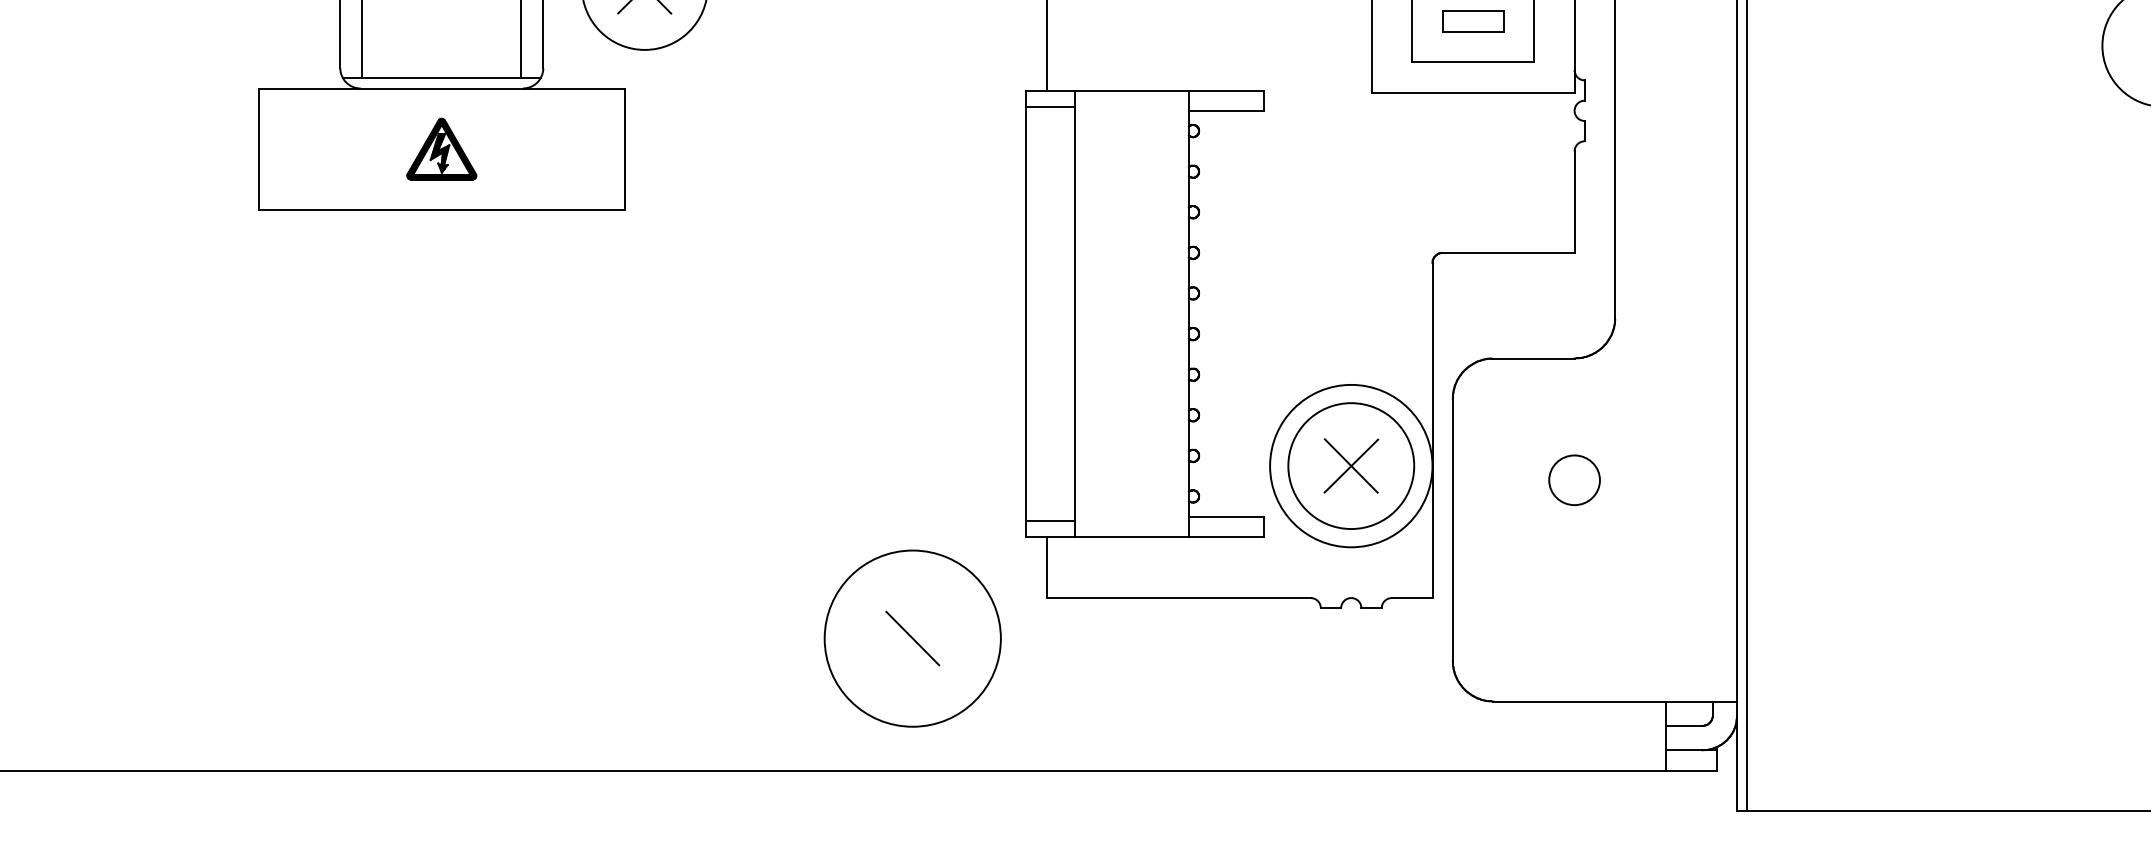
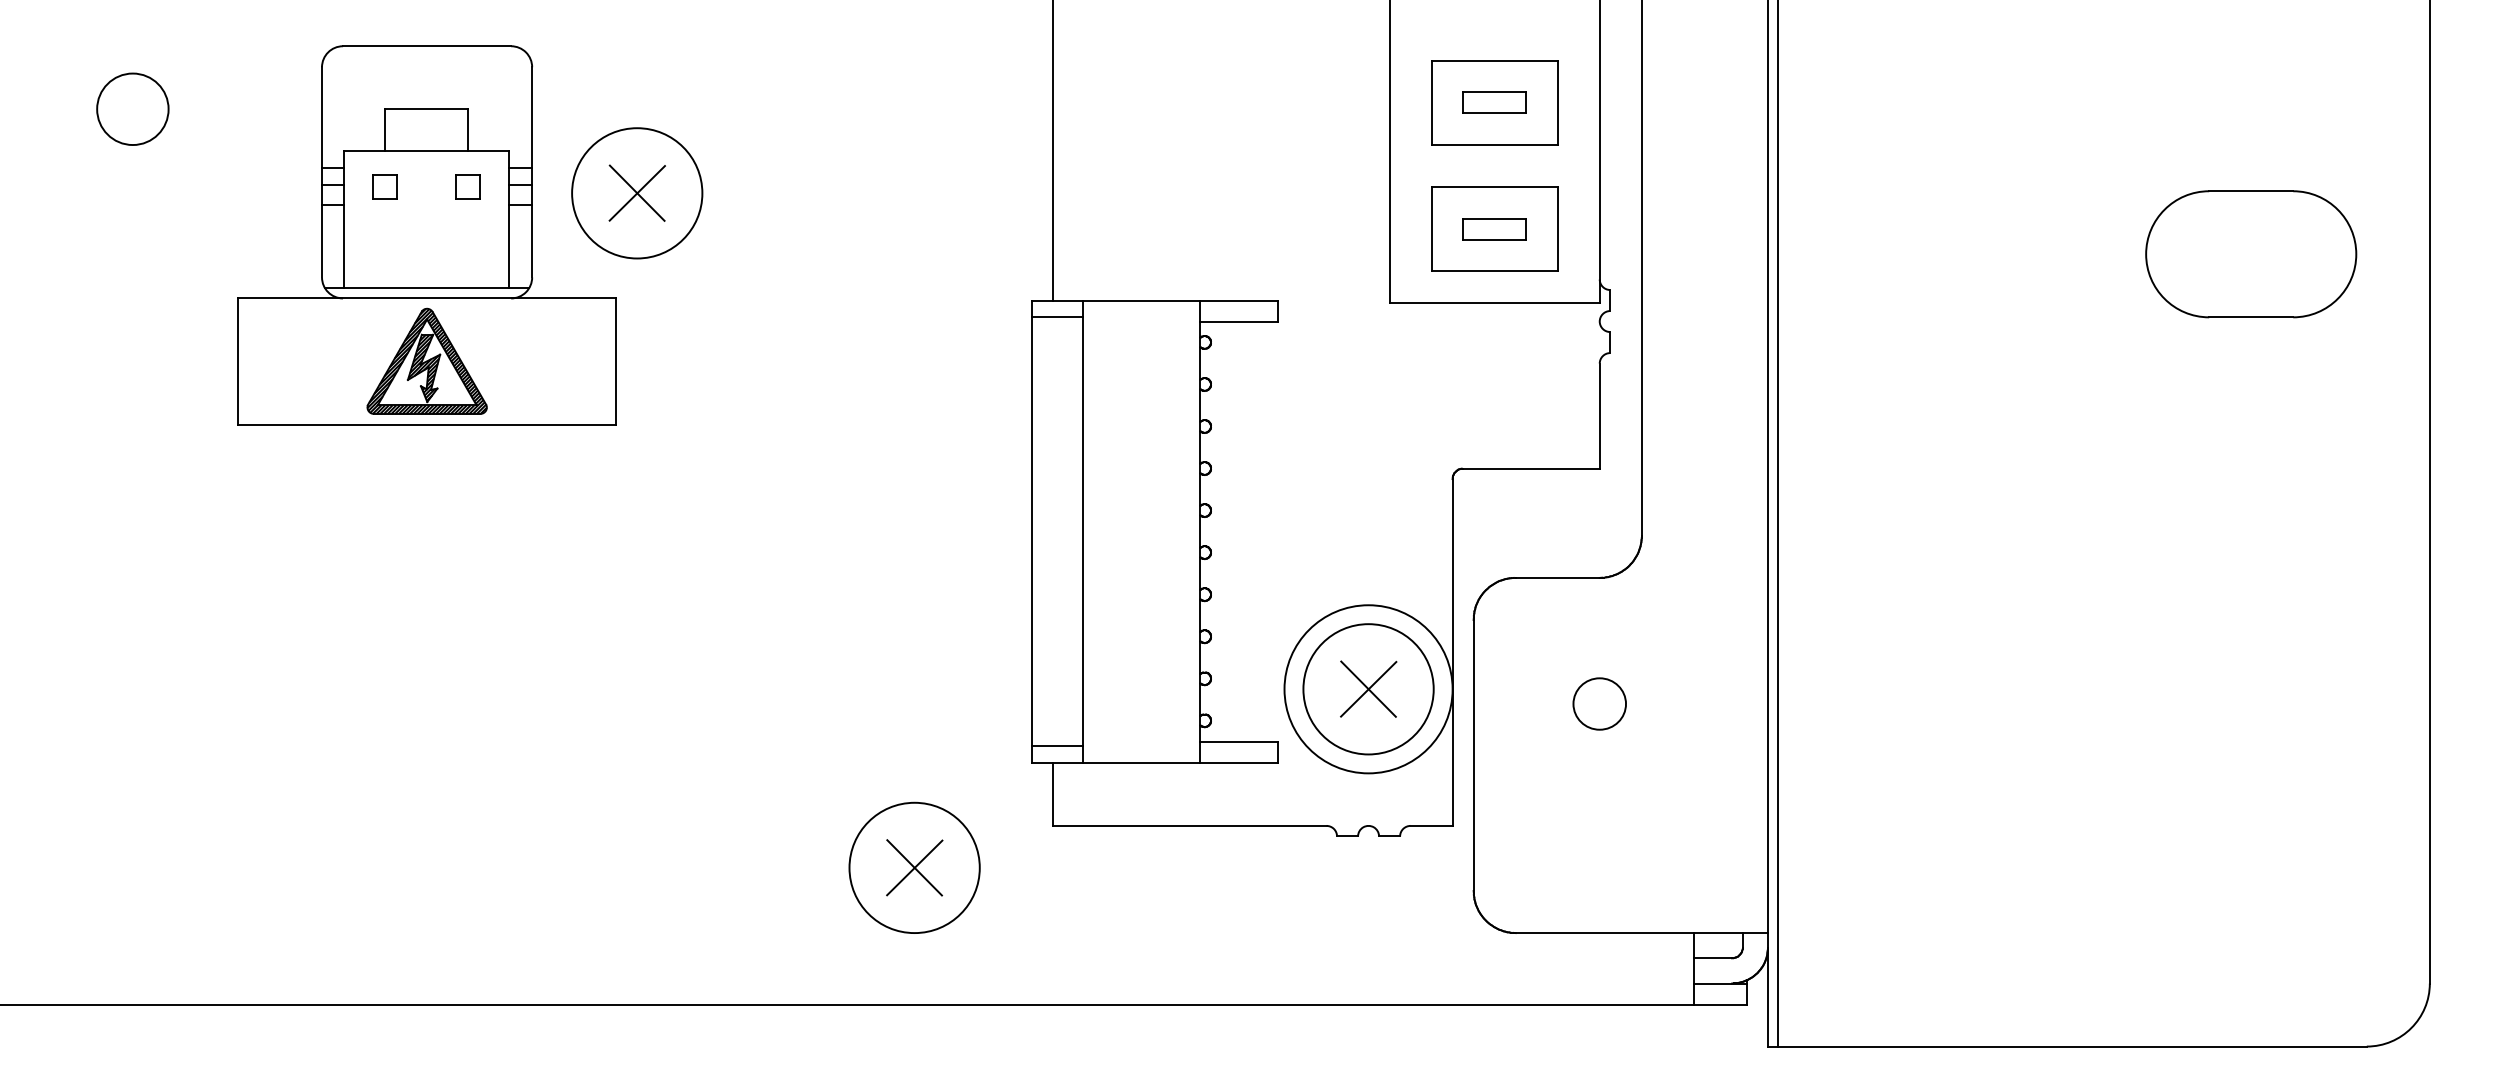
part: (441, 148) -> (426, 360), size x1.67
circle: (912, 638) -> (914, 867), size x0.71
line: (912, 638) -> (914, 867), added

